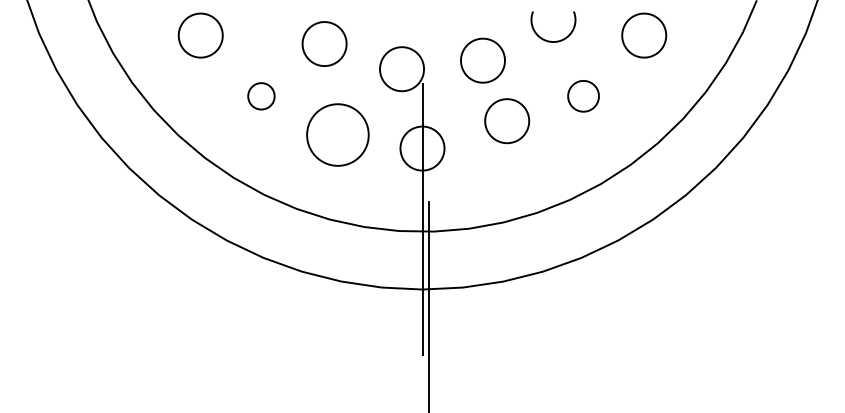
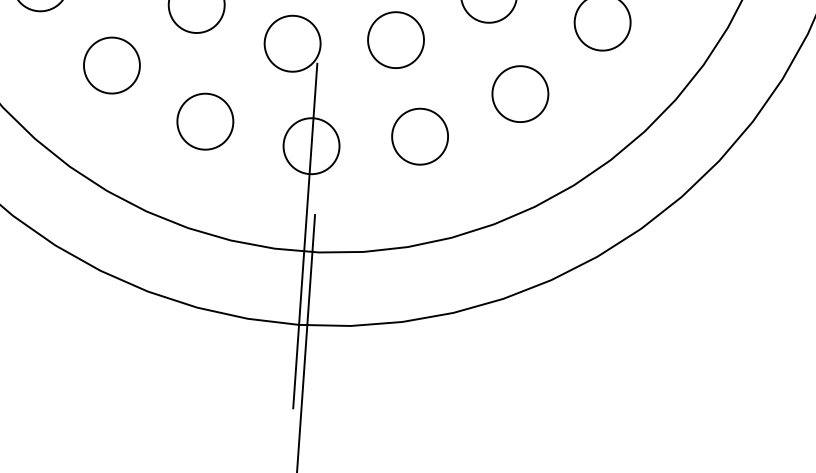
part: (261, 96) -> (112, 65), size x1.67
part: (583, 96) -> (520, 94), size x1.43
part: (507, 121) -> (420, 137), moved
part: (337, 135) -> (204, 122), size x0.71

